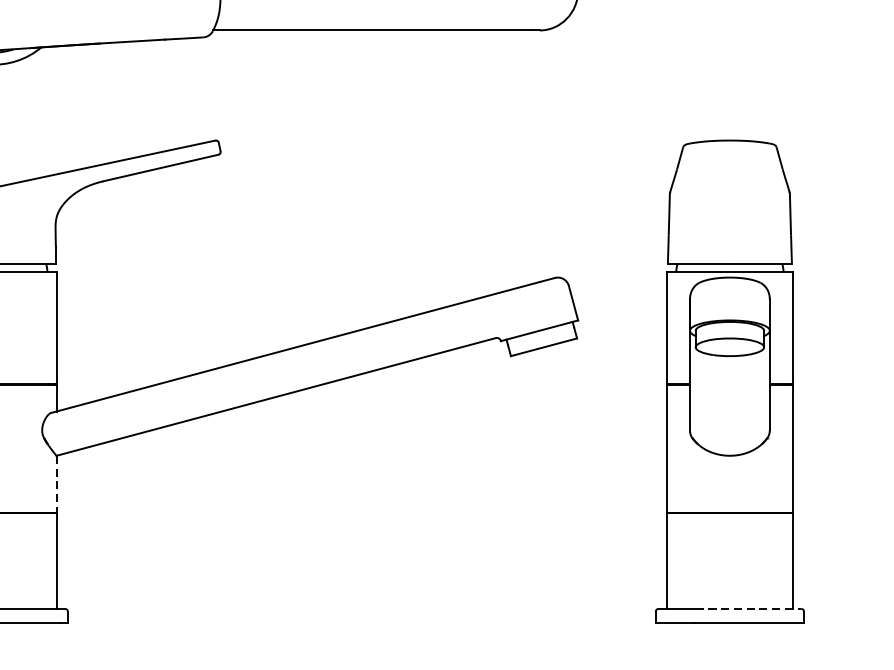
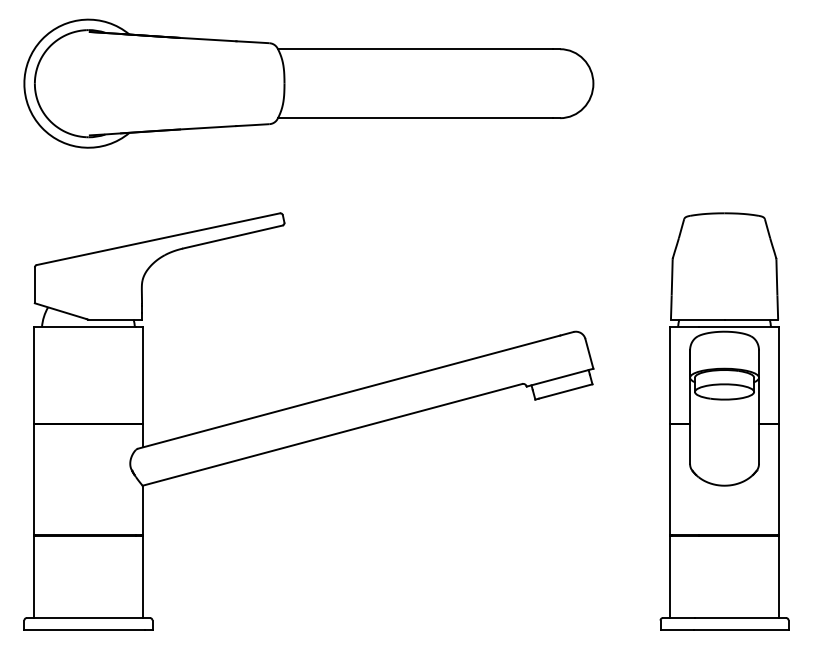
line: (56, 484) -> (142, 510), dashed -> solid
line: (748, 609) -> (740, 618), dashed -> solid

